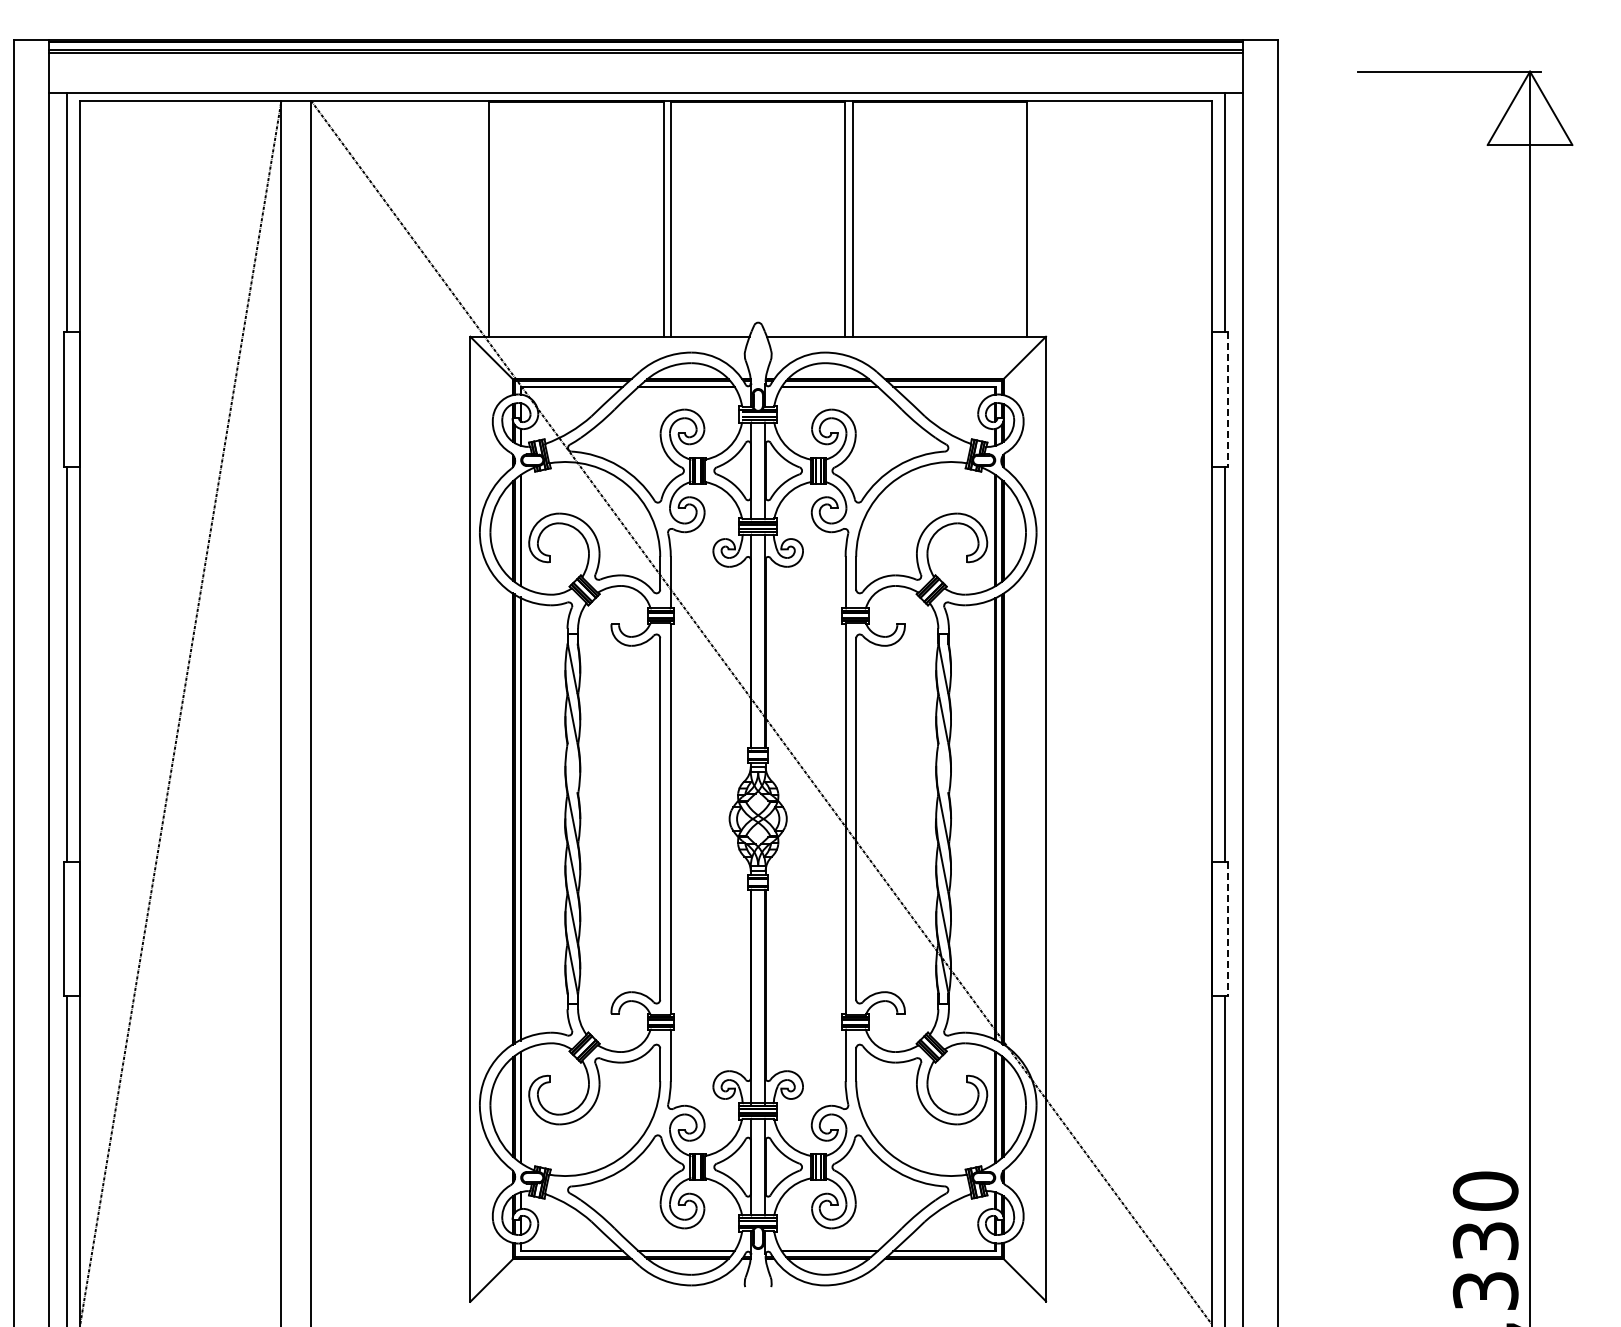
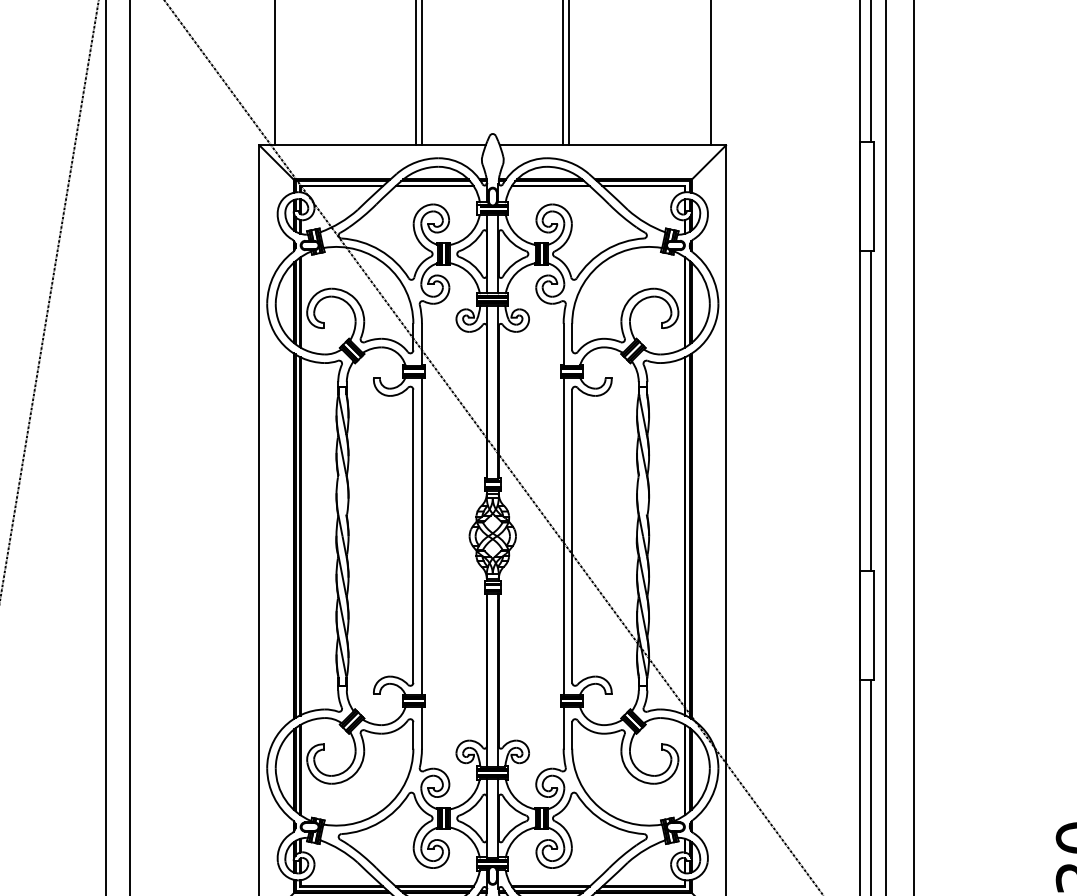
line: (1228, 400) -> (873, 197), dashed -> solid
line: (1228, 929) -> (873, 625), dashed -> solid

